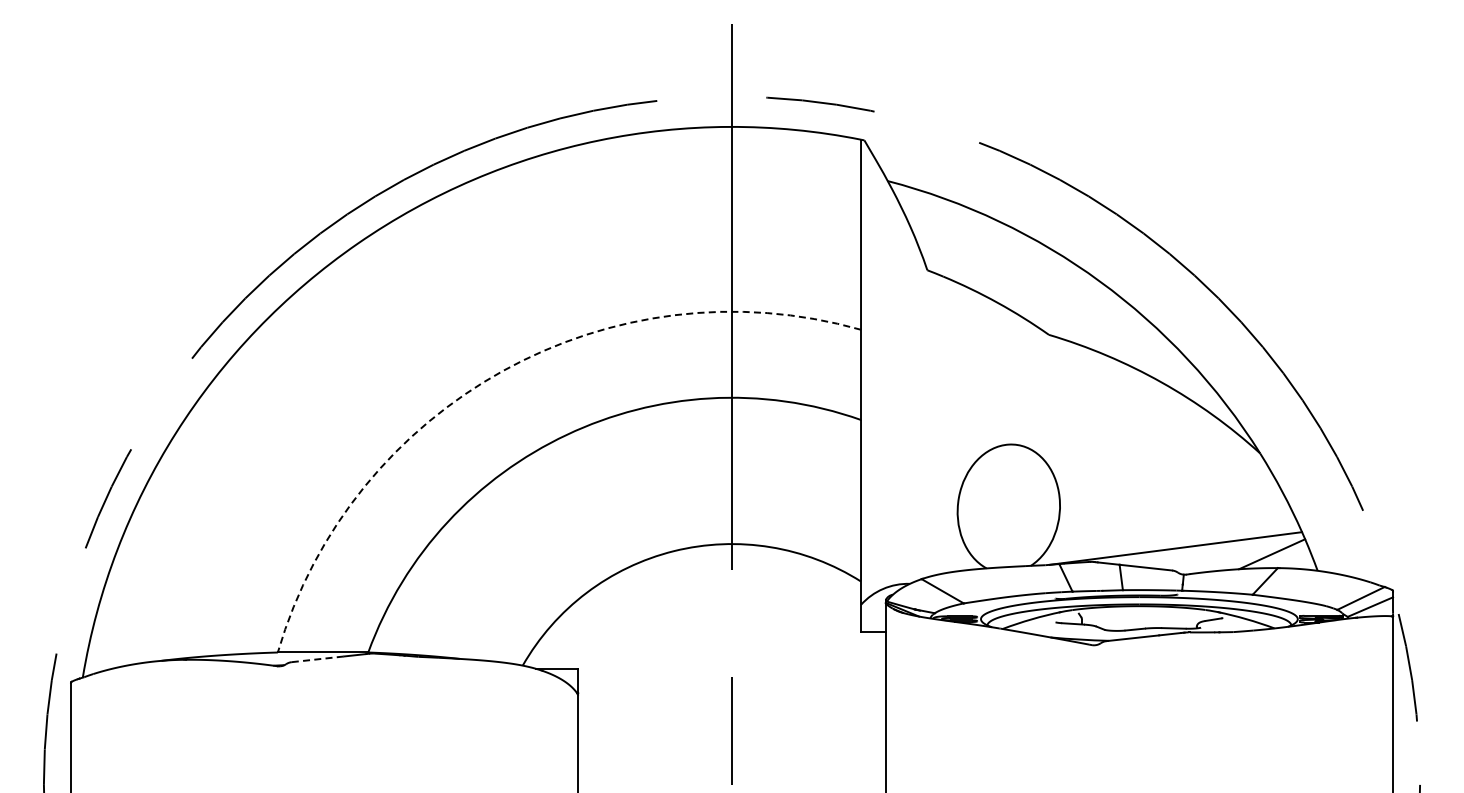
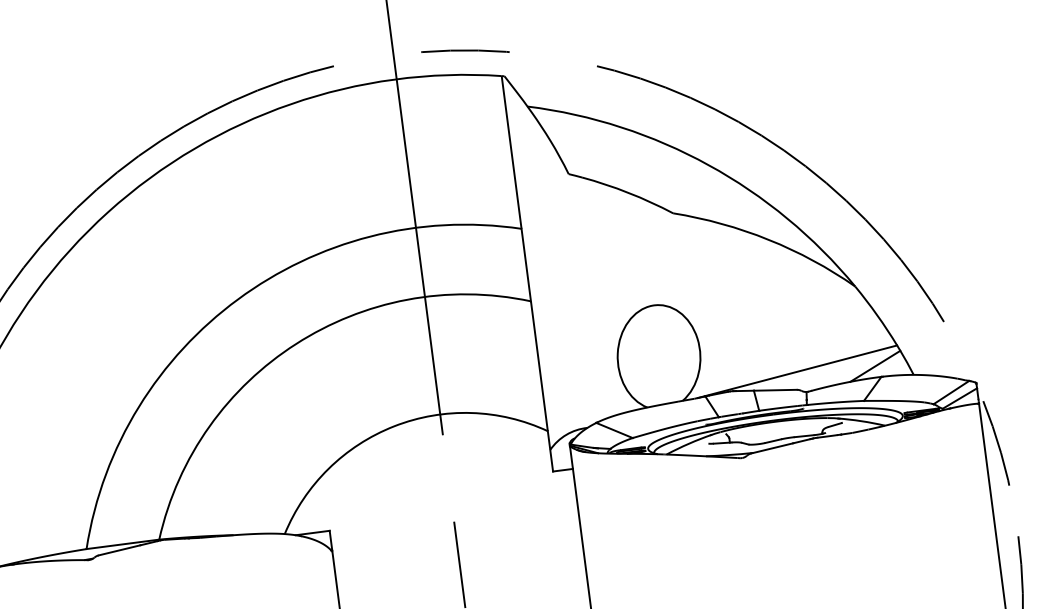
arc: (502, 370) -> (237, 298), dashed -> solid
line: (318, 659) -> (119, 550), dashed -> solid

